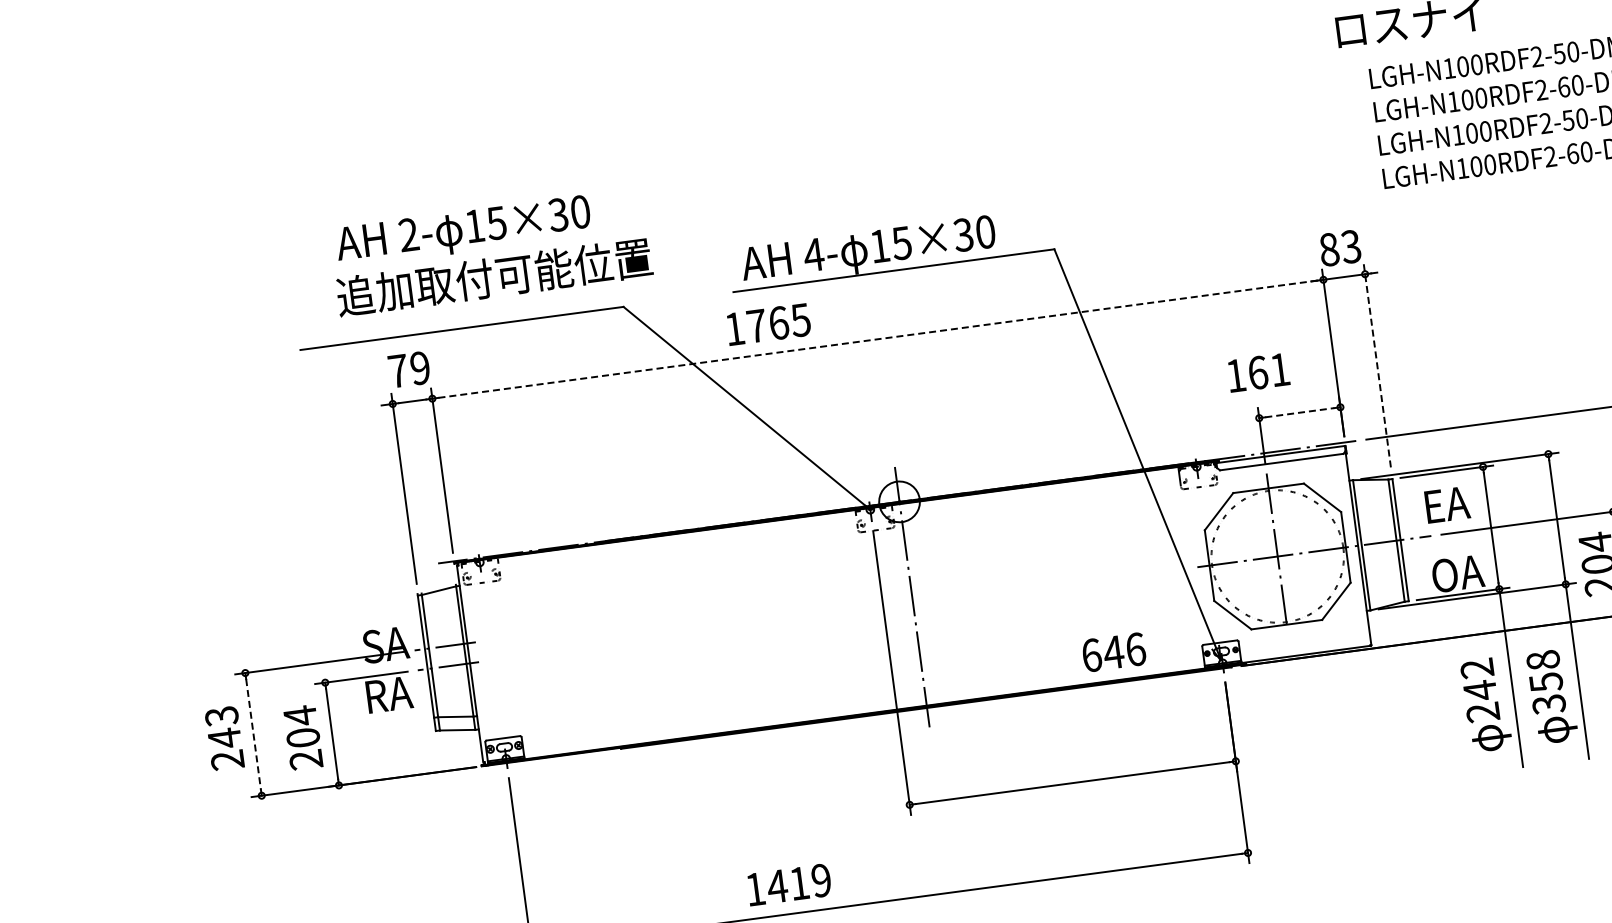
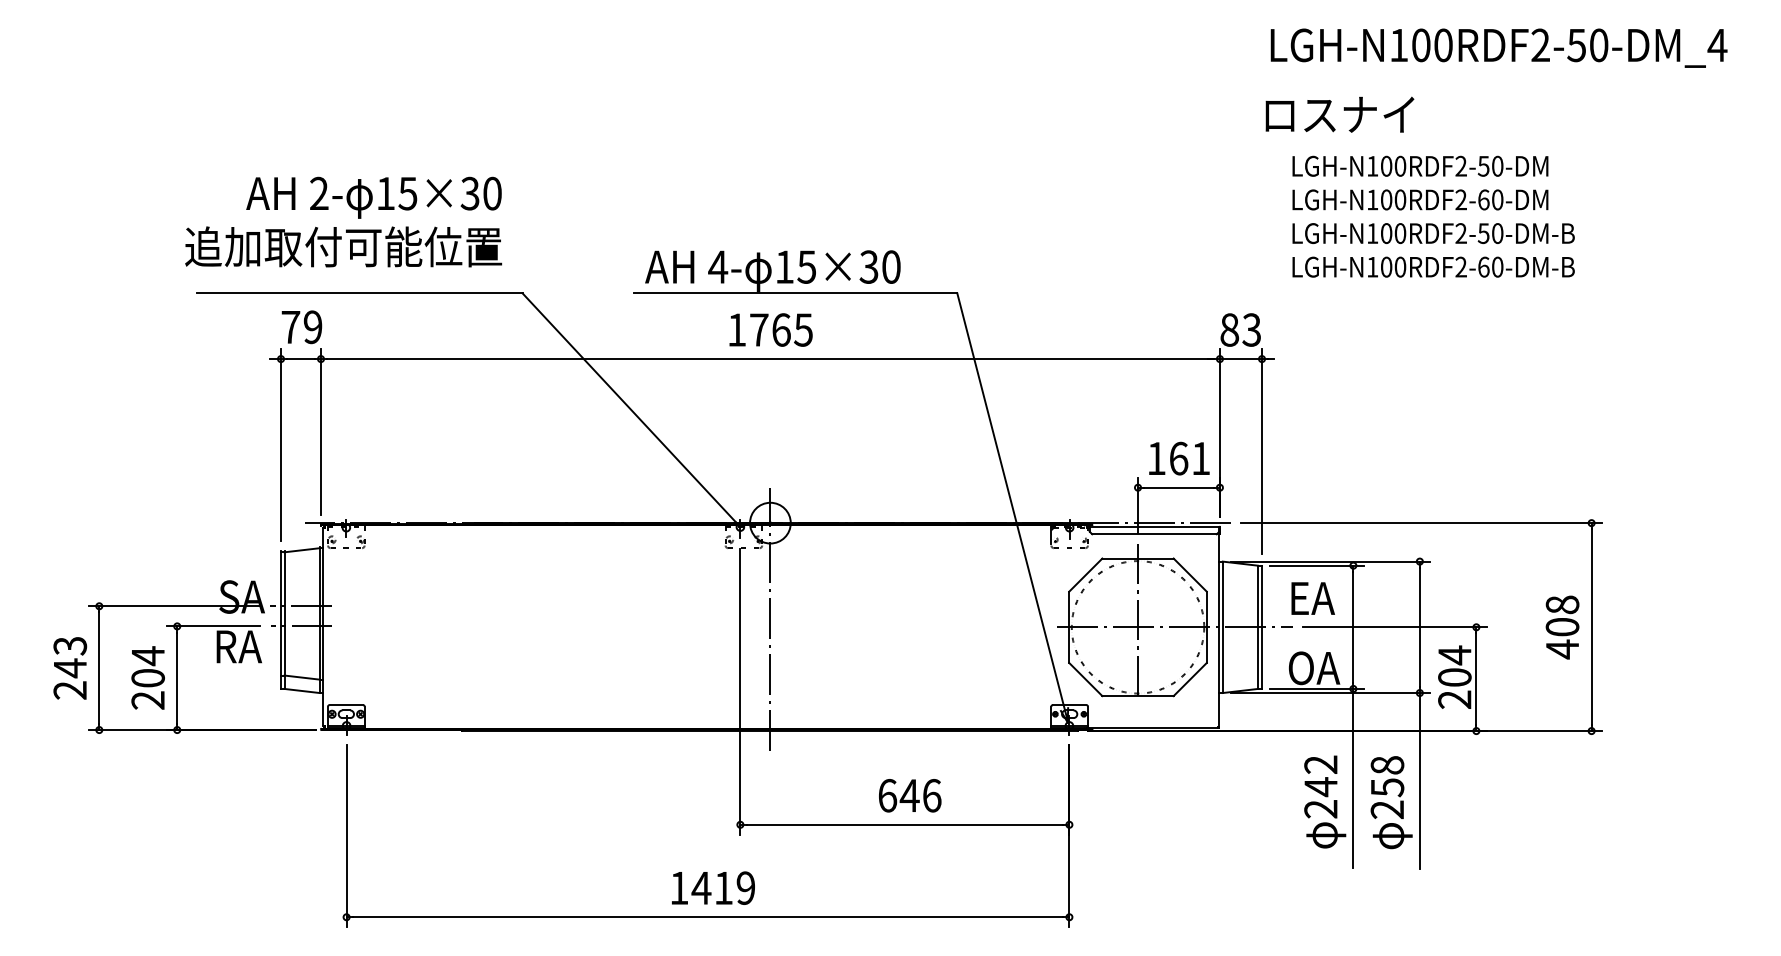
text: (494, 276) -> (343, 246), moved
text: (767, 324) -> (770, 329), moved
line: (878, 339) -> (770, 359), dashed -> solid
line: (1377, 365) -> (1262, 451), dashed -> solid
text: (1258, 372) -> (1179, 458), moved
line: (1299, 412) -> (1178, 487), dashed -> solid
text: (1114, 652) -> (910, 795), moved
text: (1549, 704) -> (1387, 809), 358 -> 258
line: (253, 734) -> (99, 668), dashed -> solid
text: (789, 884) -> (713, 887), moved

